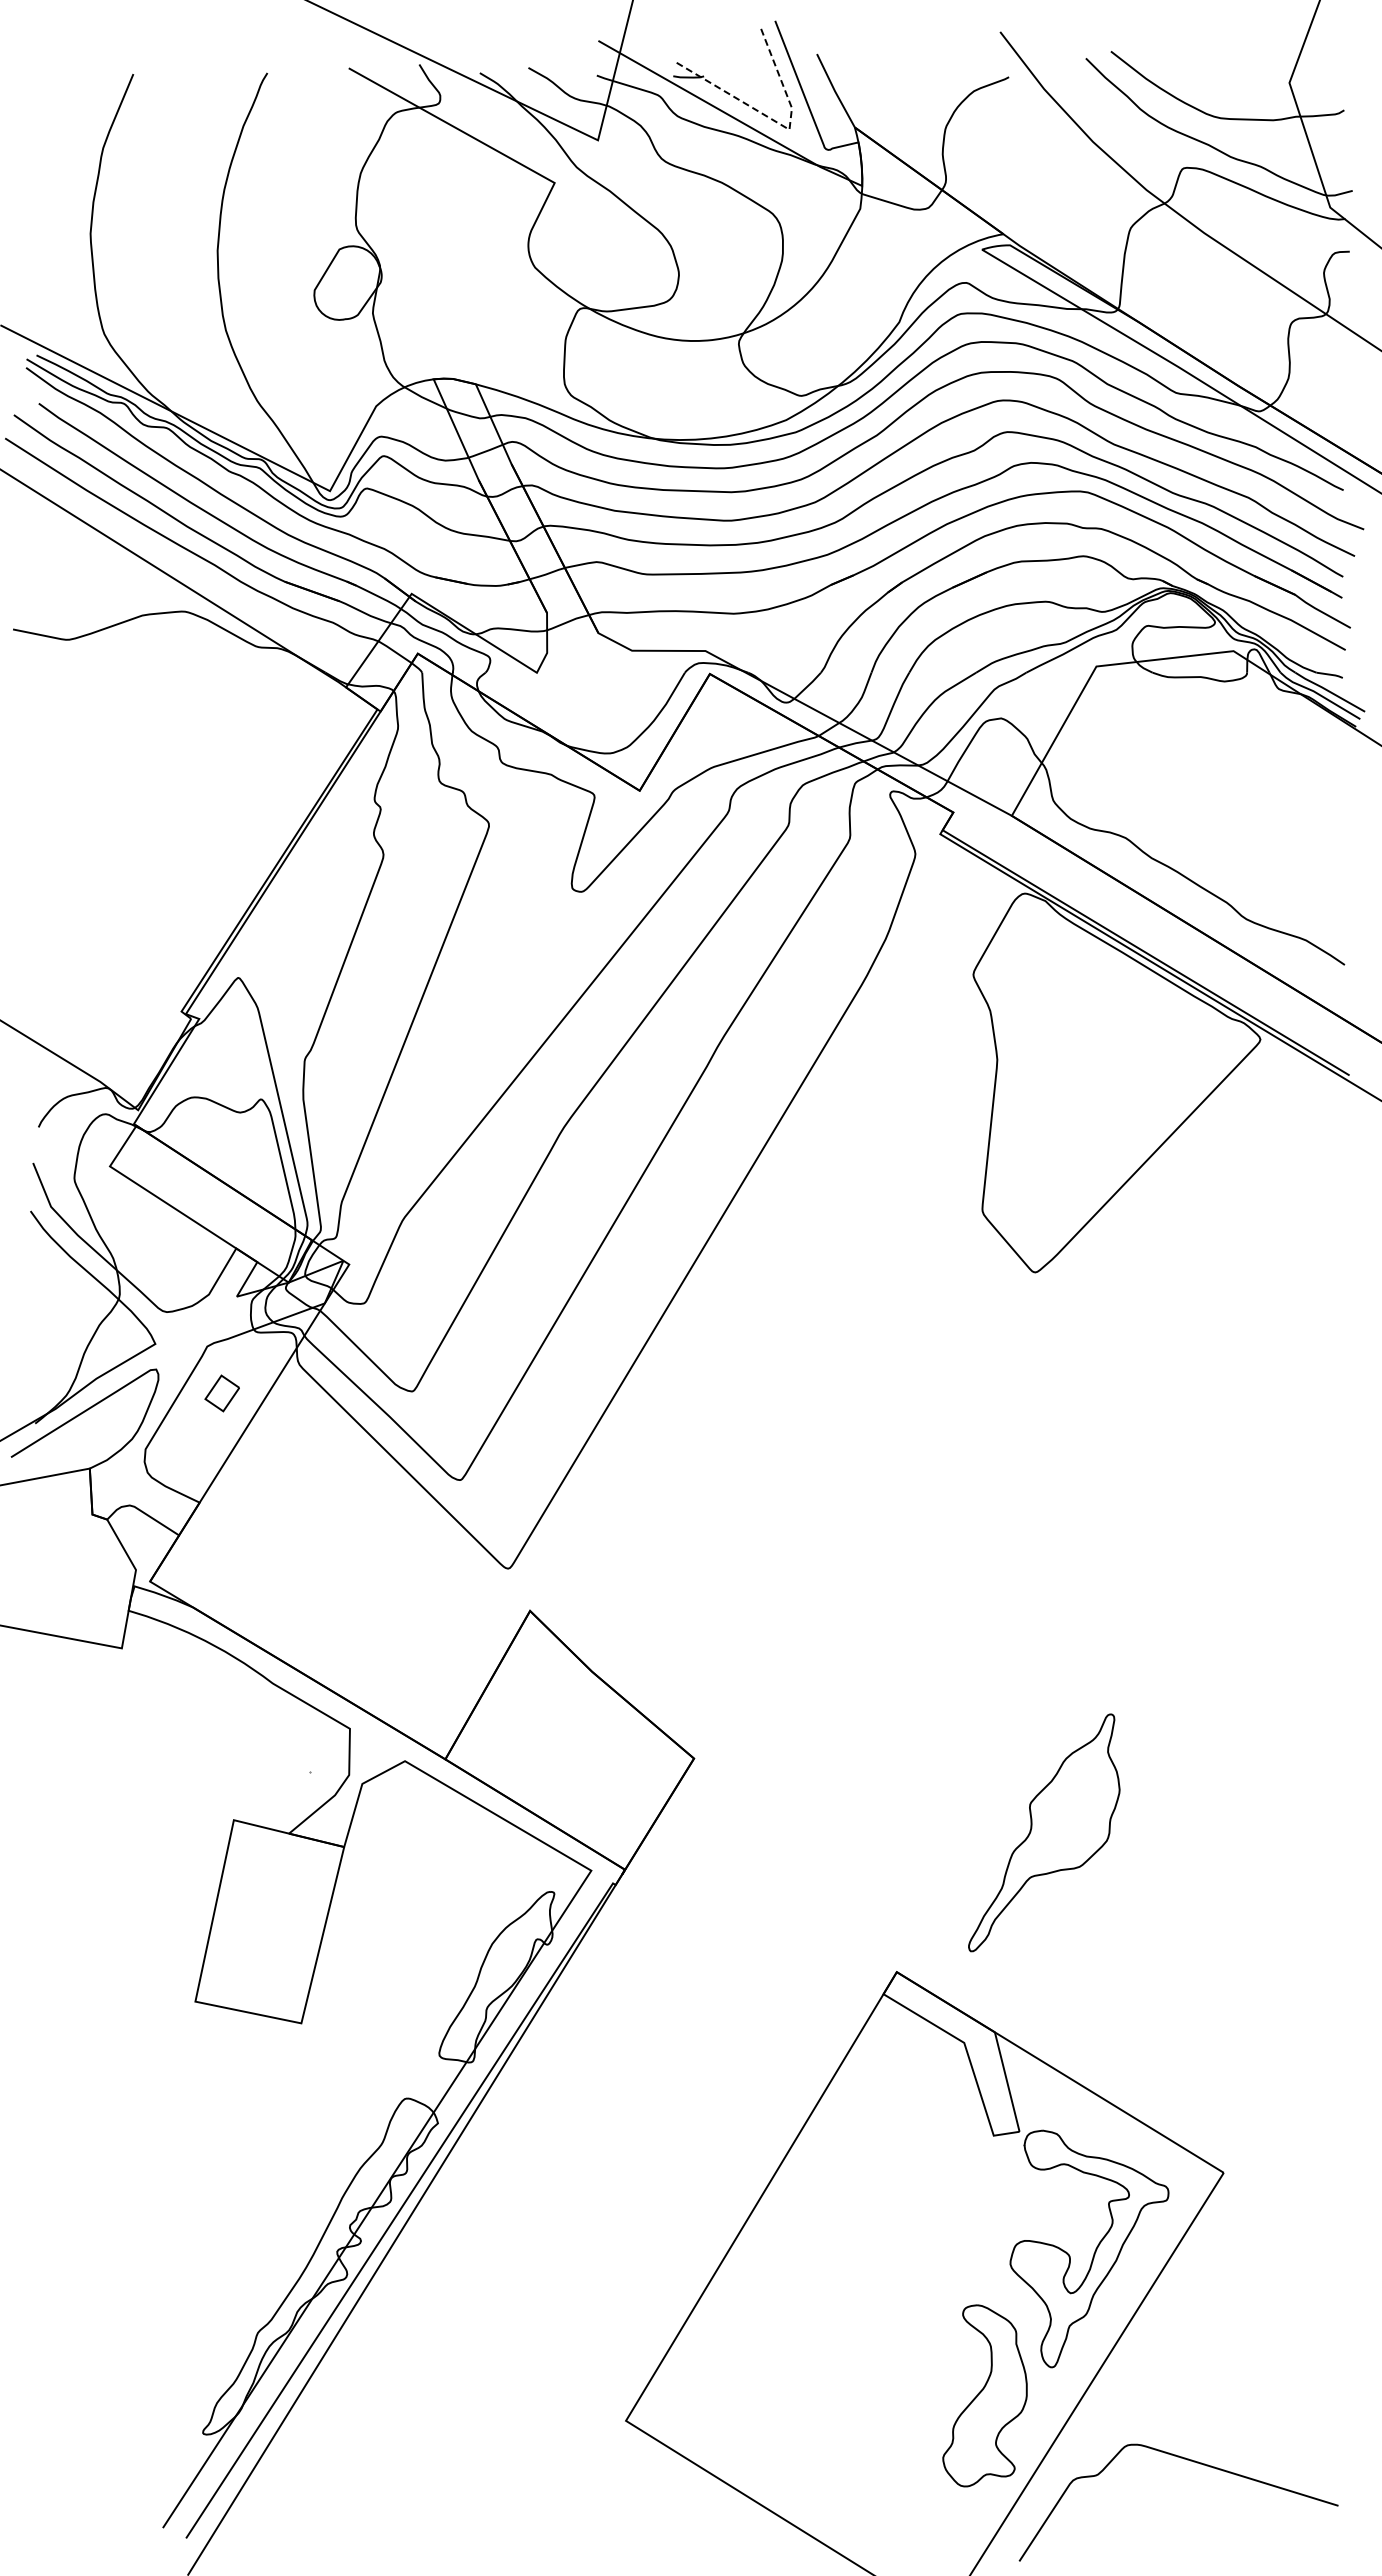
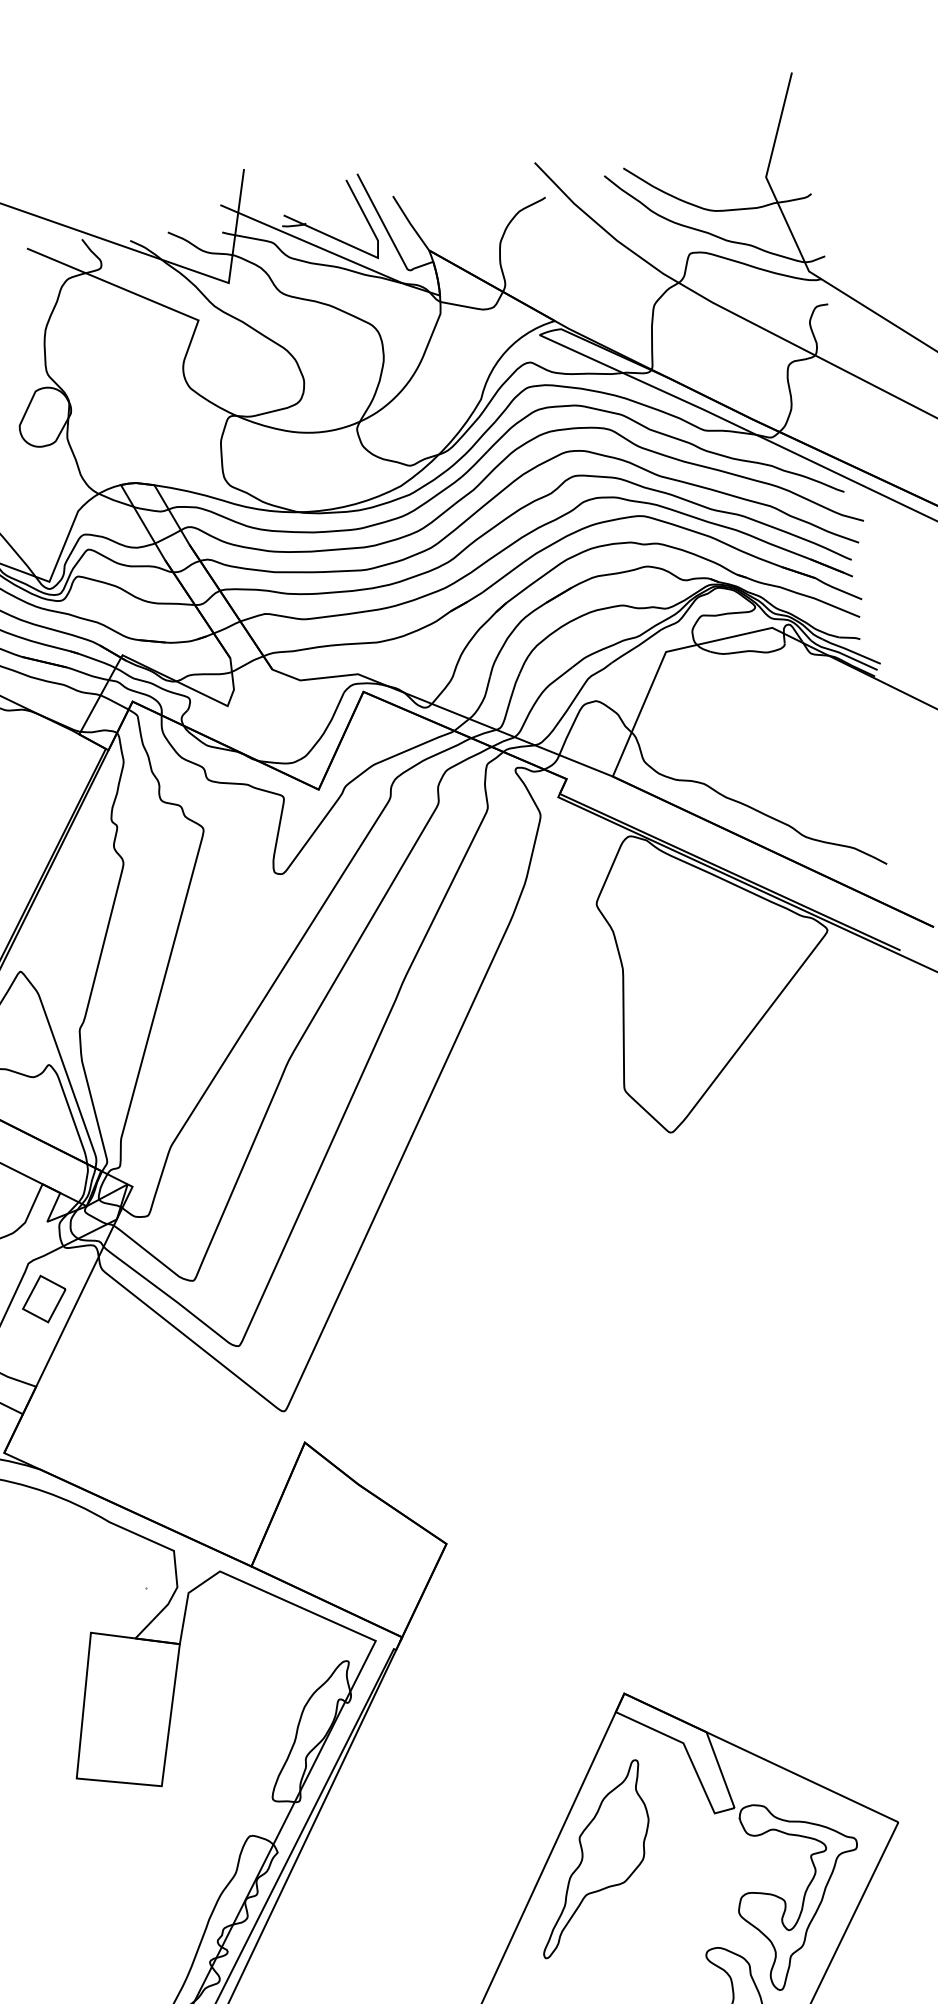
line: (780, 124) -> (370, 254), dashed -> solid
part: (222, 1393) -> (44, 1299), size x1.67
part: (1044, 1832) -> (593, 1858), moved

